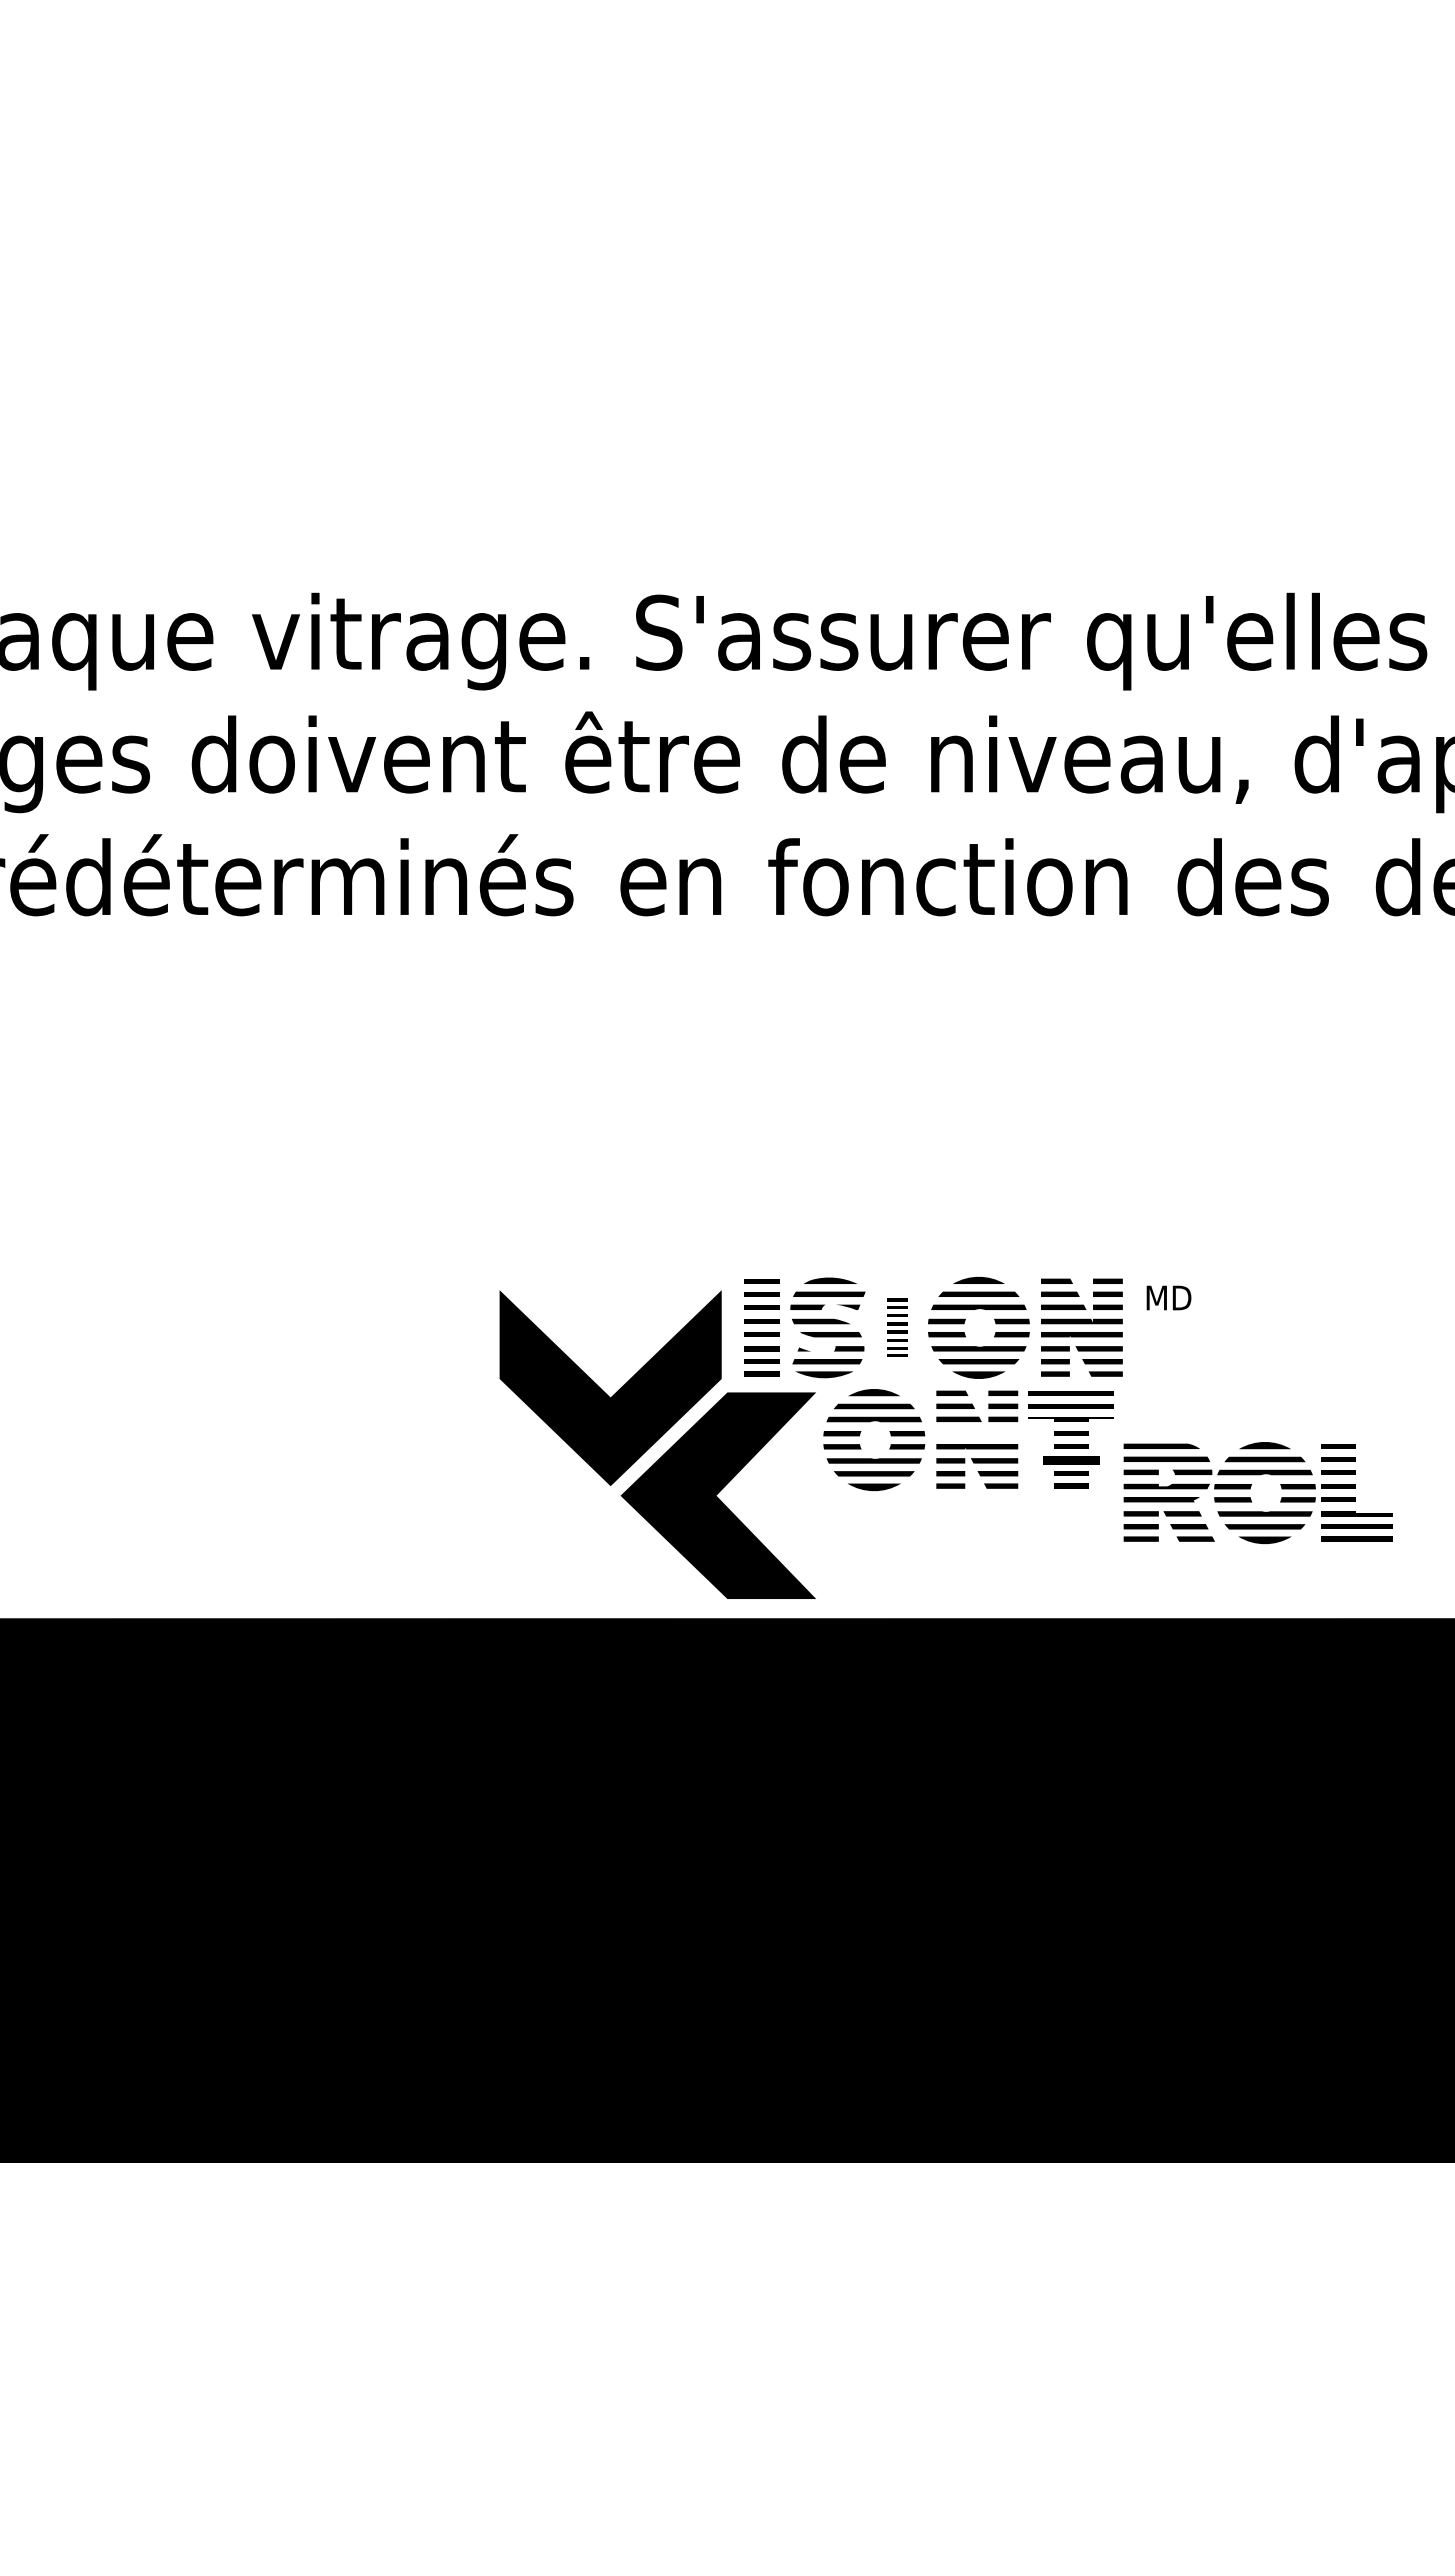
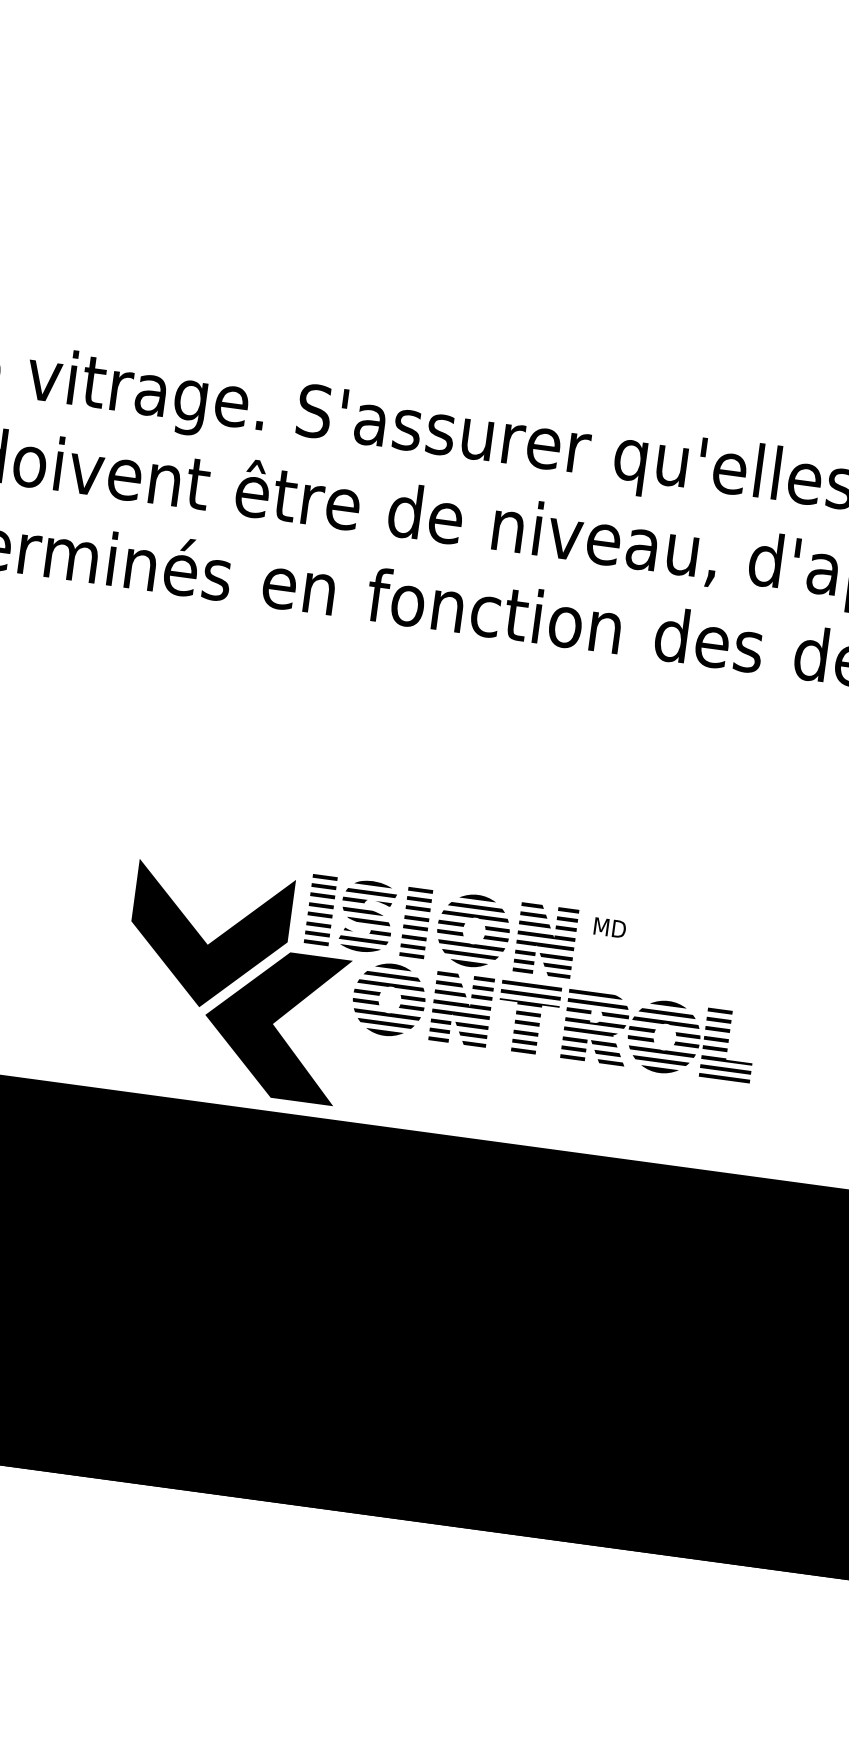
part: (897, 1327) -> (416, 922), size x1.67
fill: (977, 1433) -> (462, 1005), added
part: (1071, 1460) -> (526, 1033), size x0.62
part: (1250, 1489) -> (654, 1033), moved

